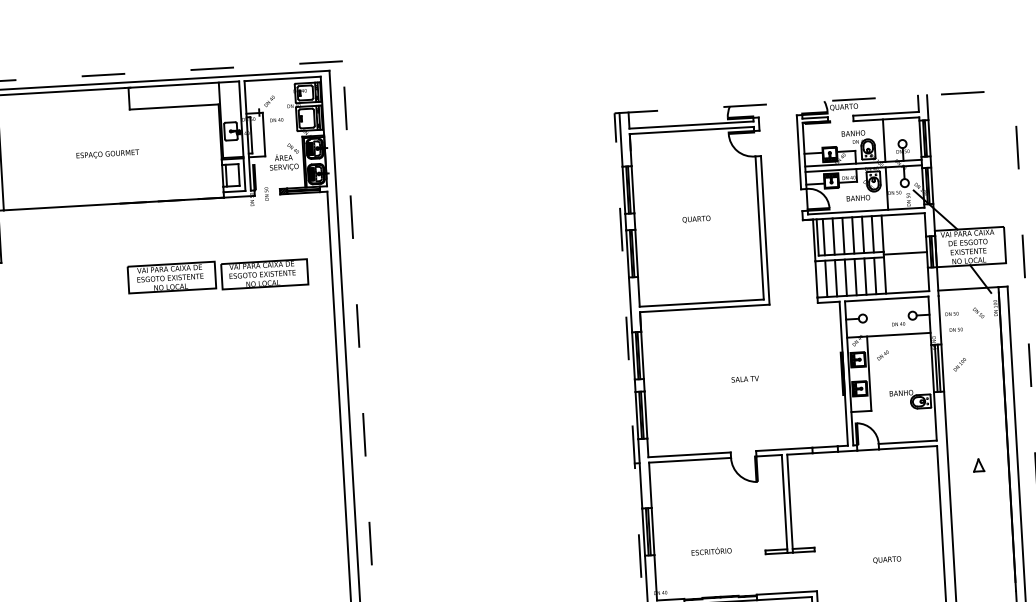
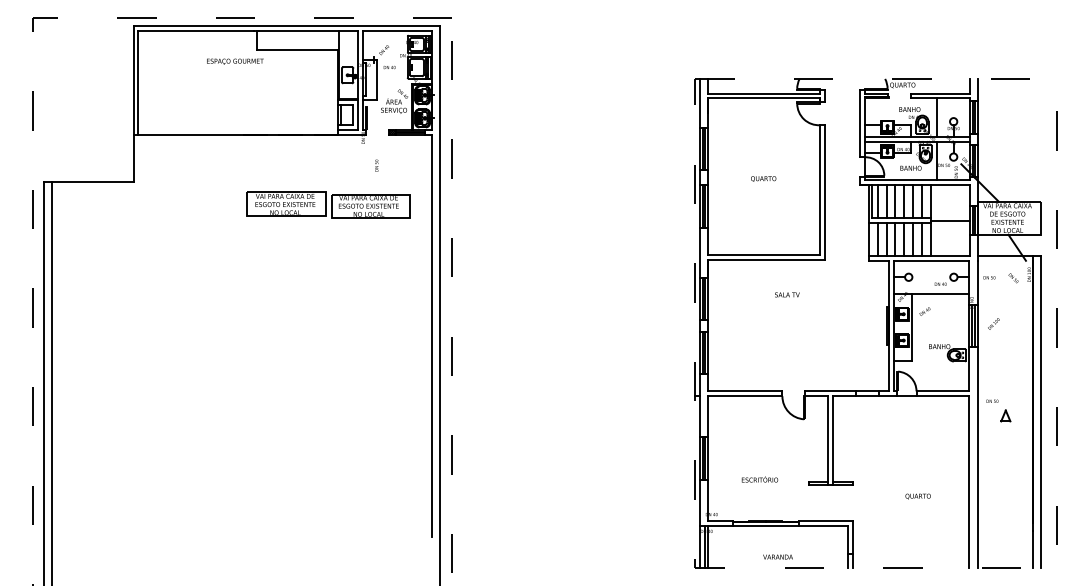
text: (108, 154) -> (235, 61), moved
text: (266, 193) -> (376, 165), moved
text: (956, 328) -> (992, 400), moved
text: (745, 378) -> (787, 294), moved

